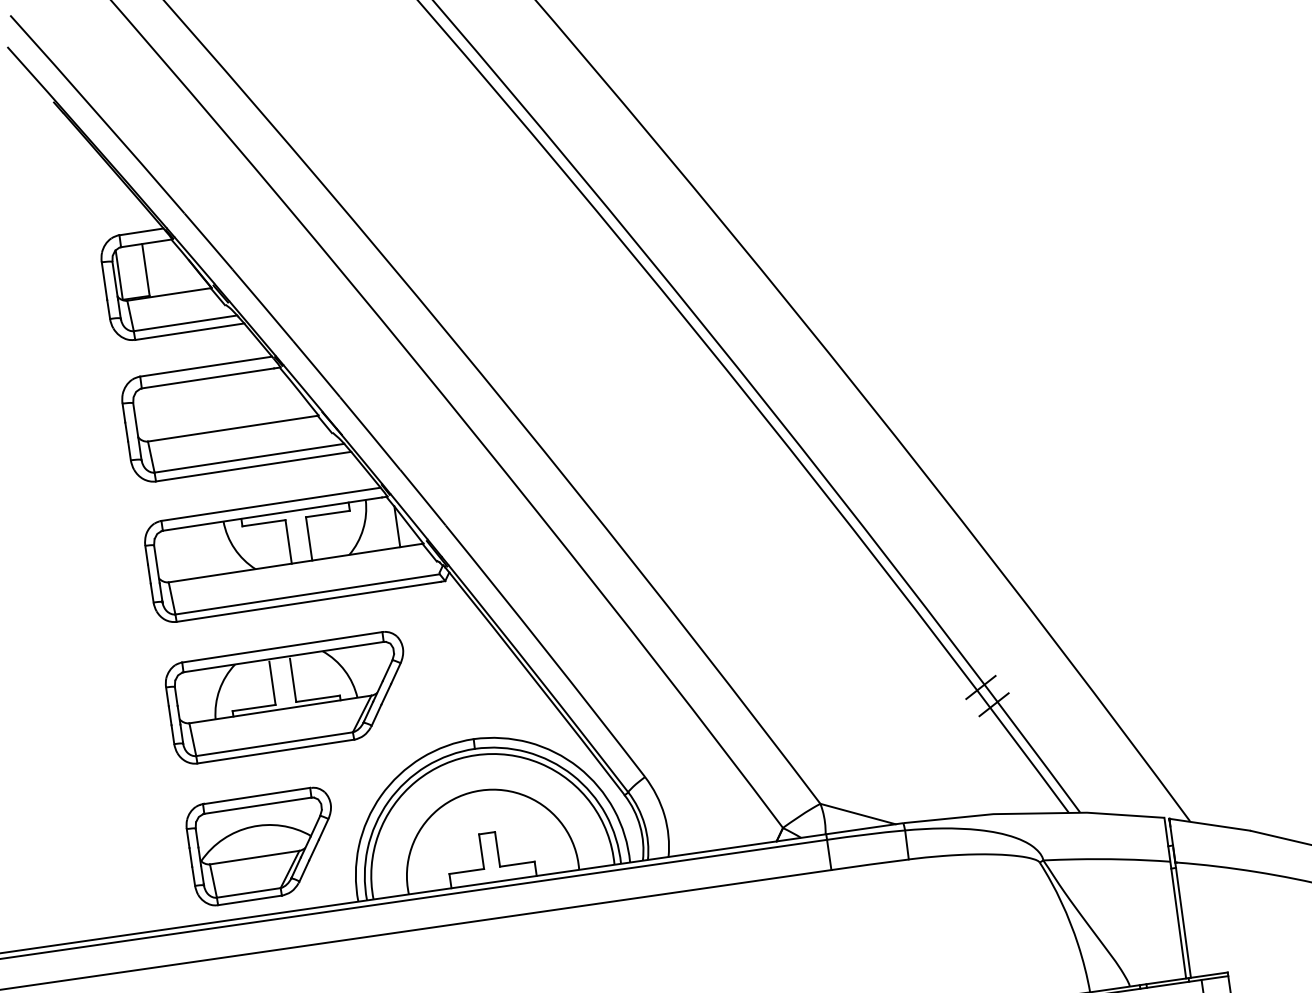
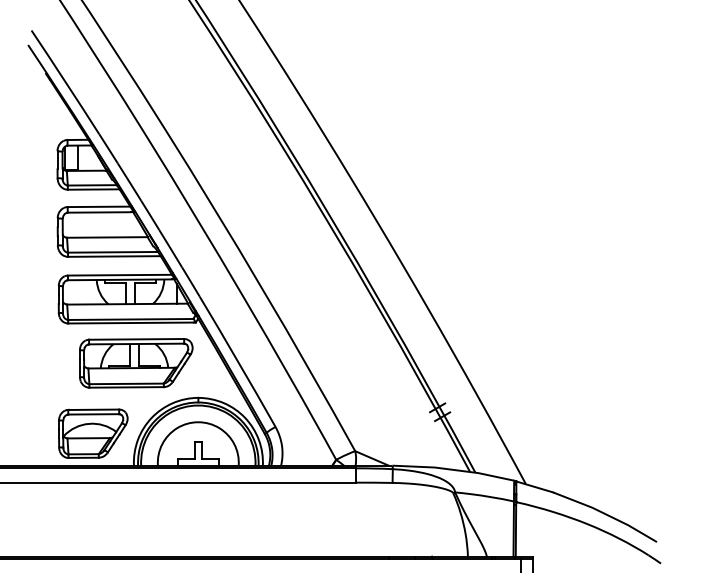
part: (289, 698) -> (136, 363), moved

